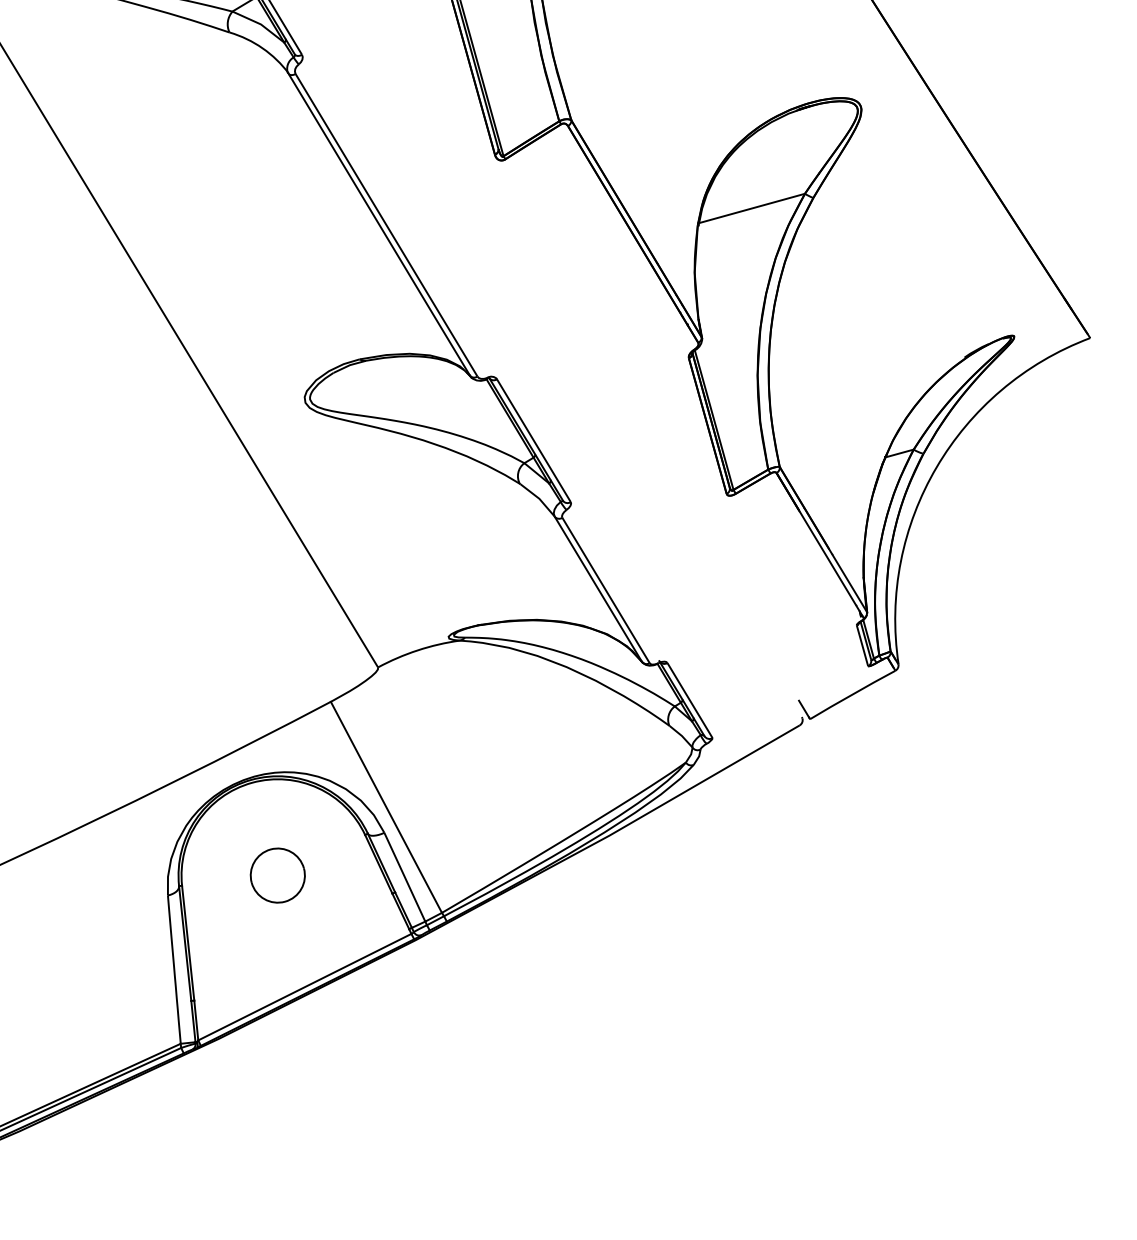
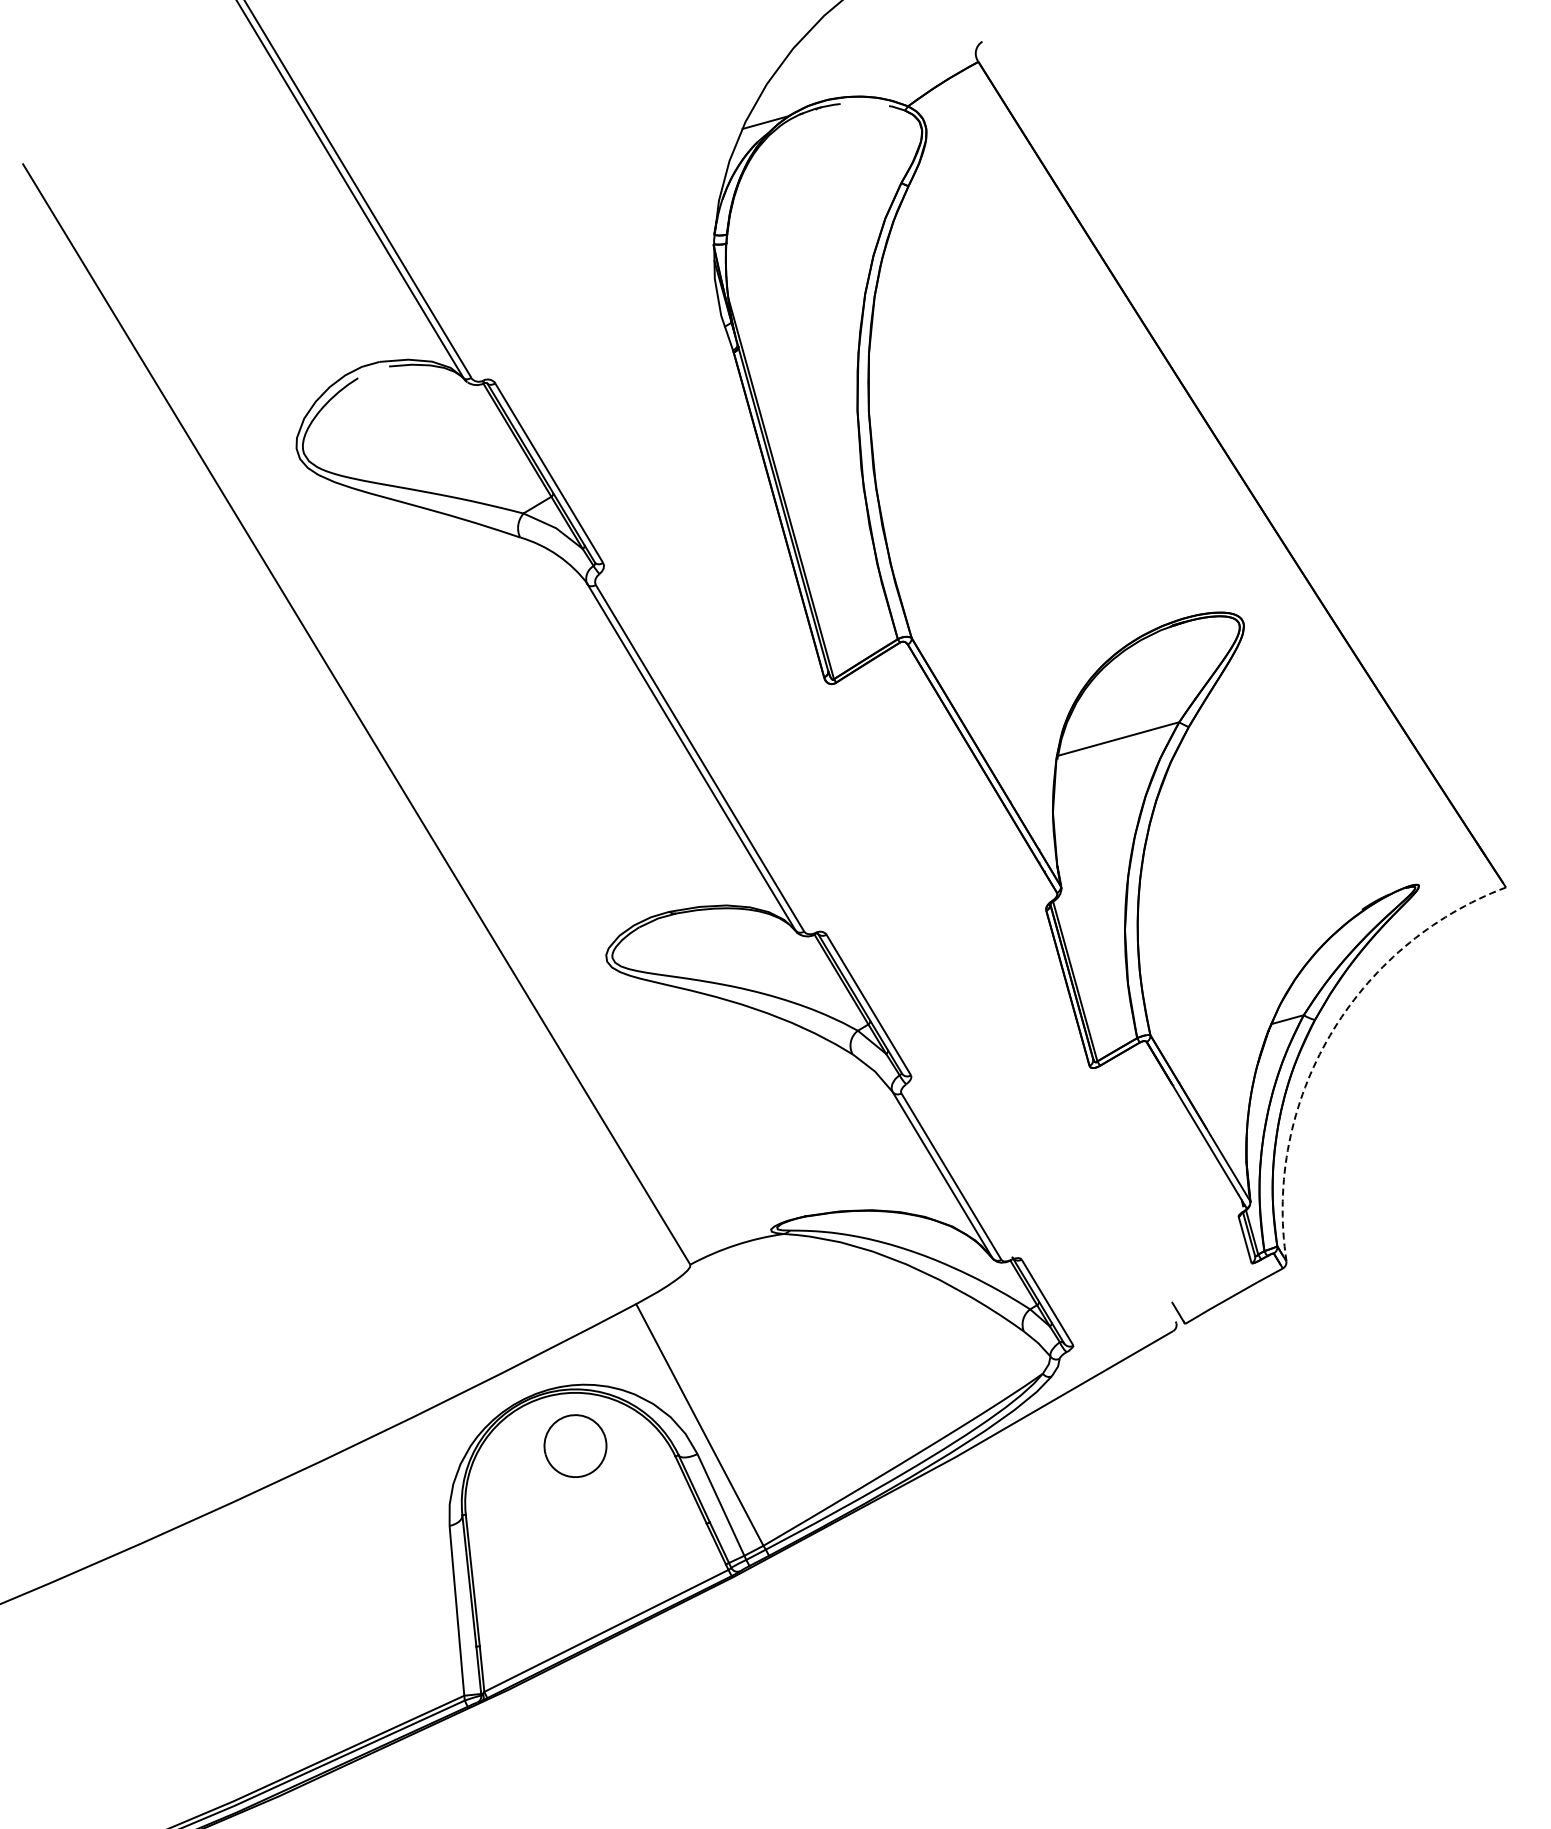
arc: (937, 467) -> (1330, 1035), solid -> dashed
part: (277, 875) -> (575, 1446), moved

